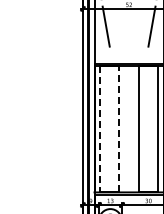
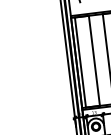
line: (99, 129) -> (80, 62), dashed -> solid
line: (119, 129) -> (94, 60), dashed -> solid

